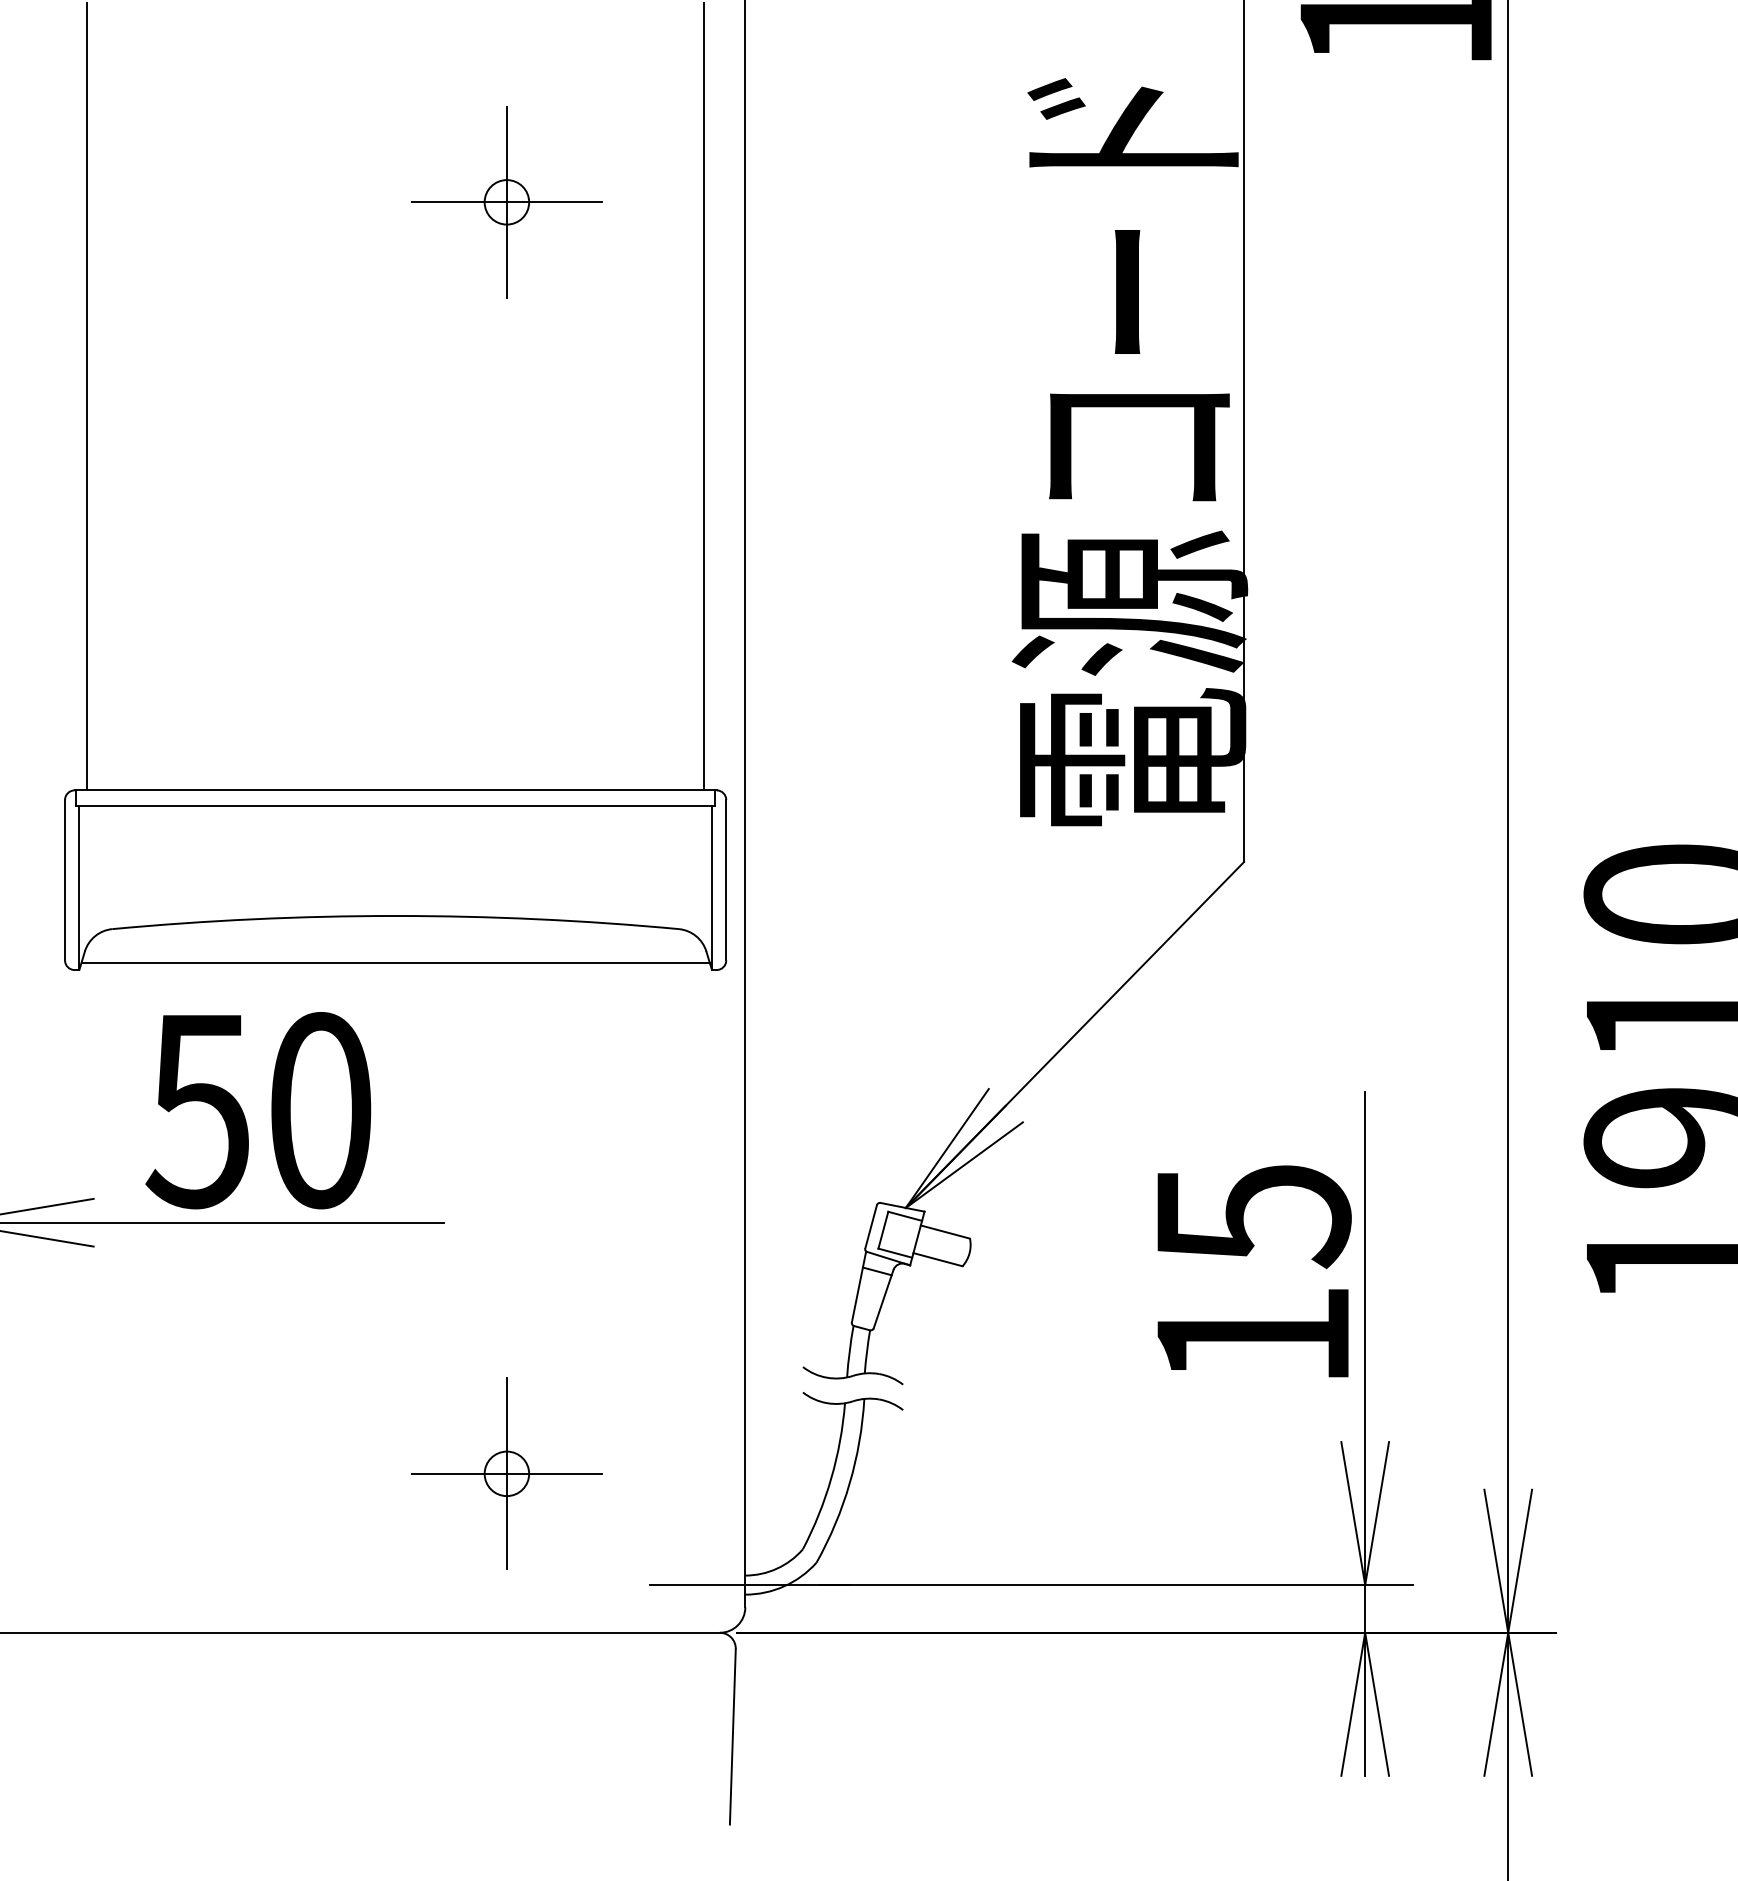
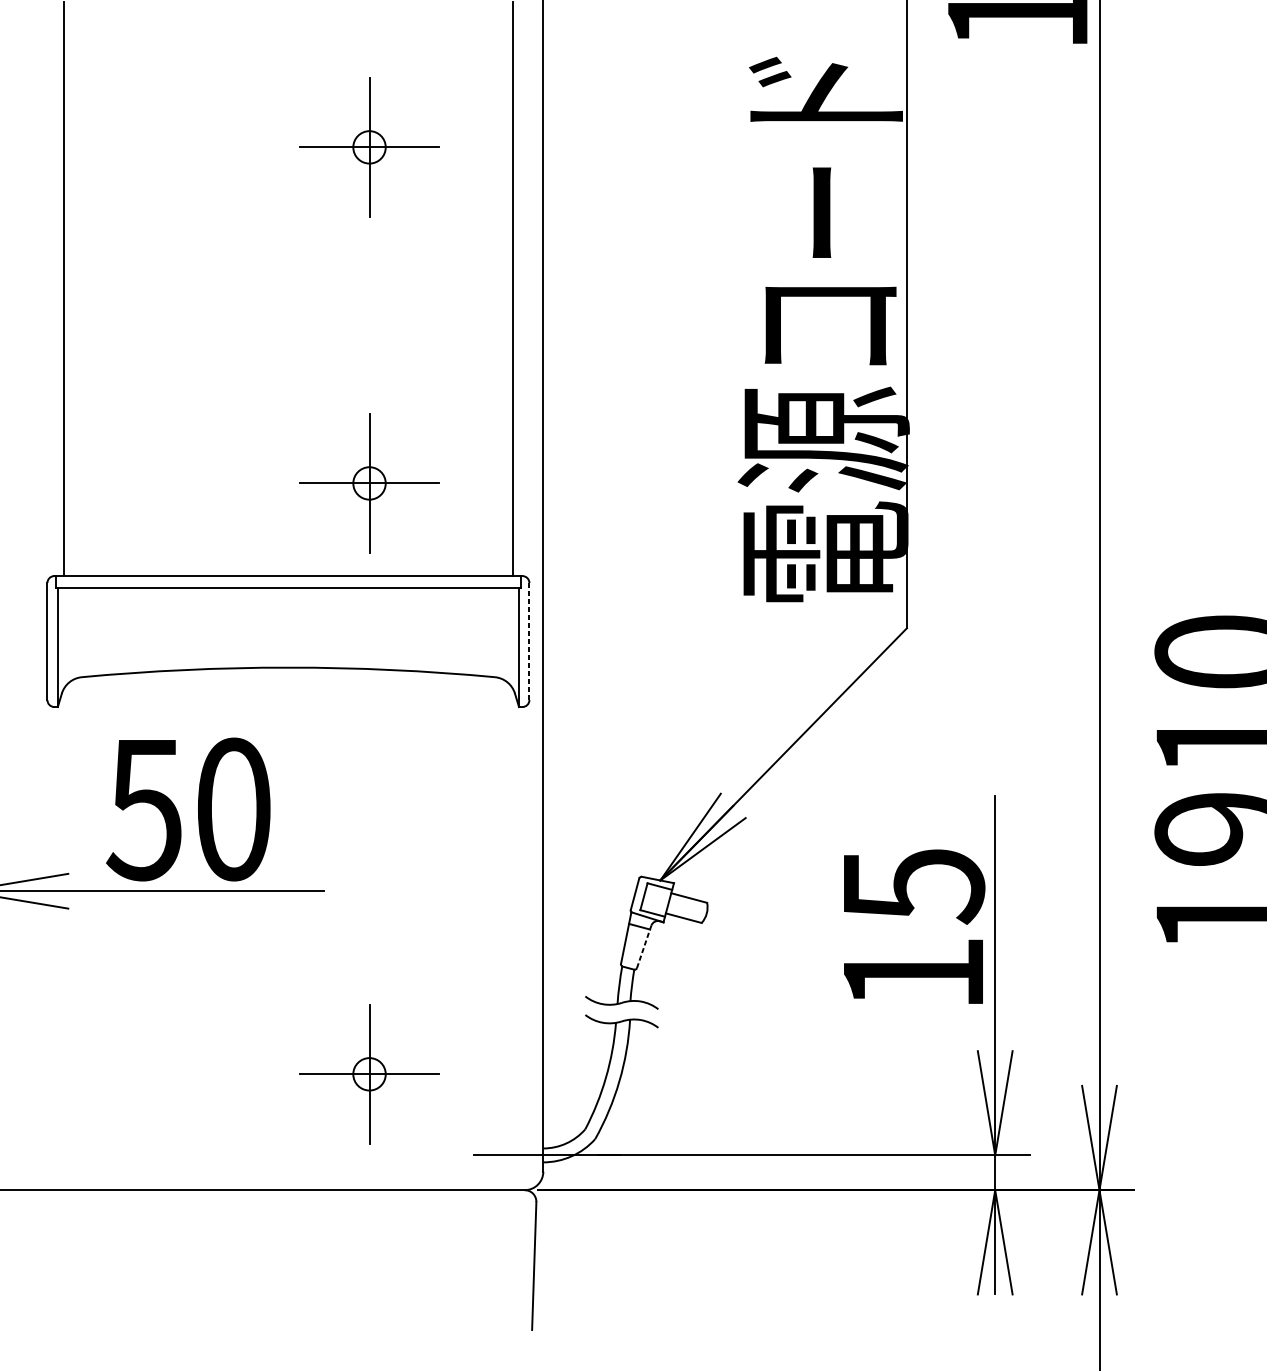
part: (506, 663) -> (369, 483), added
line: (726, 880) -> (529, 641), solid -> dashed
line: (395, 962) -> (288, 701), removed
line: (883, 1299) -> (644, 947), solid -> dashed

